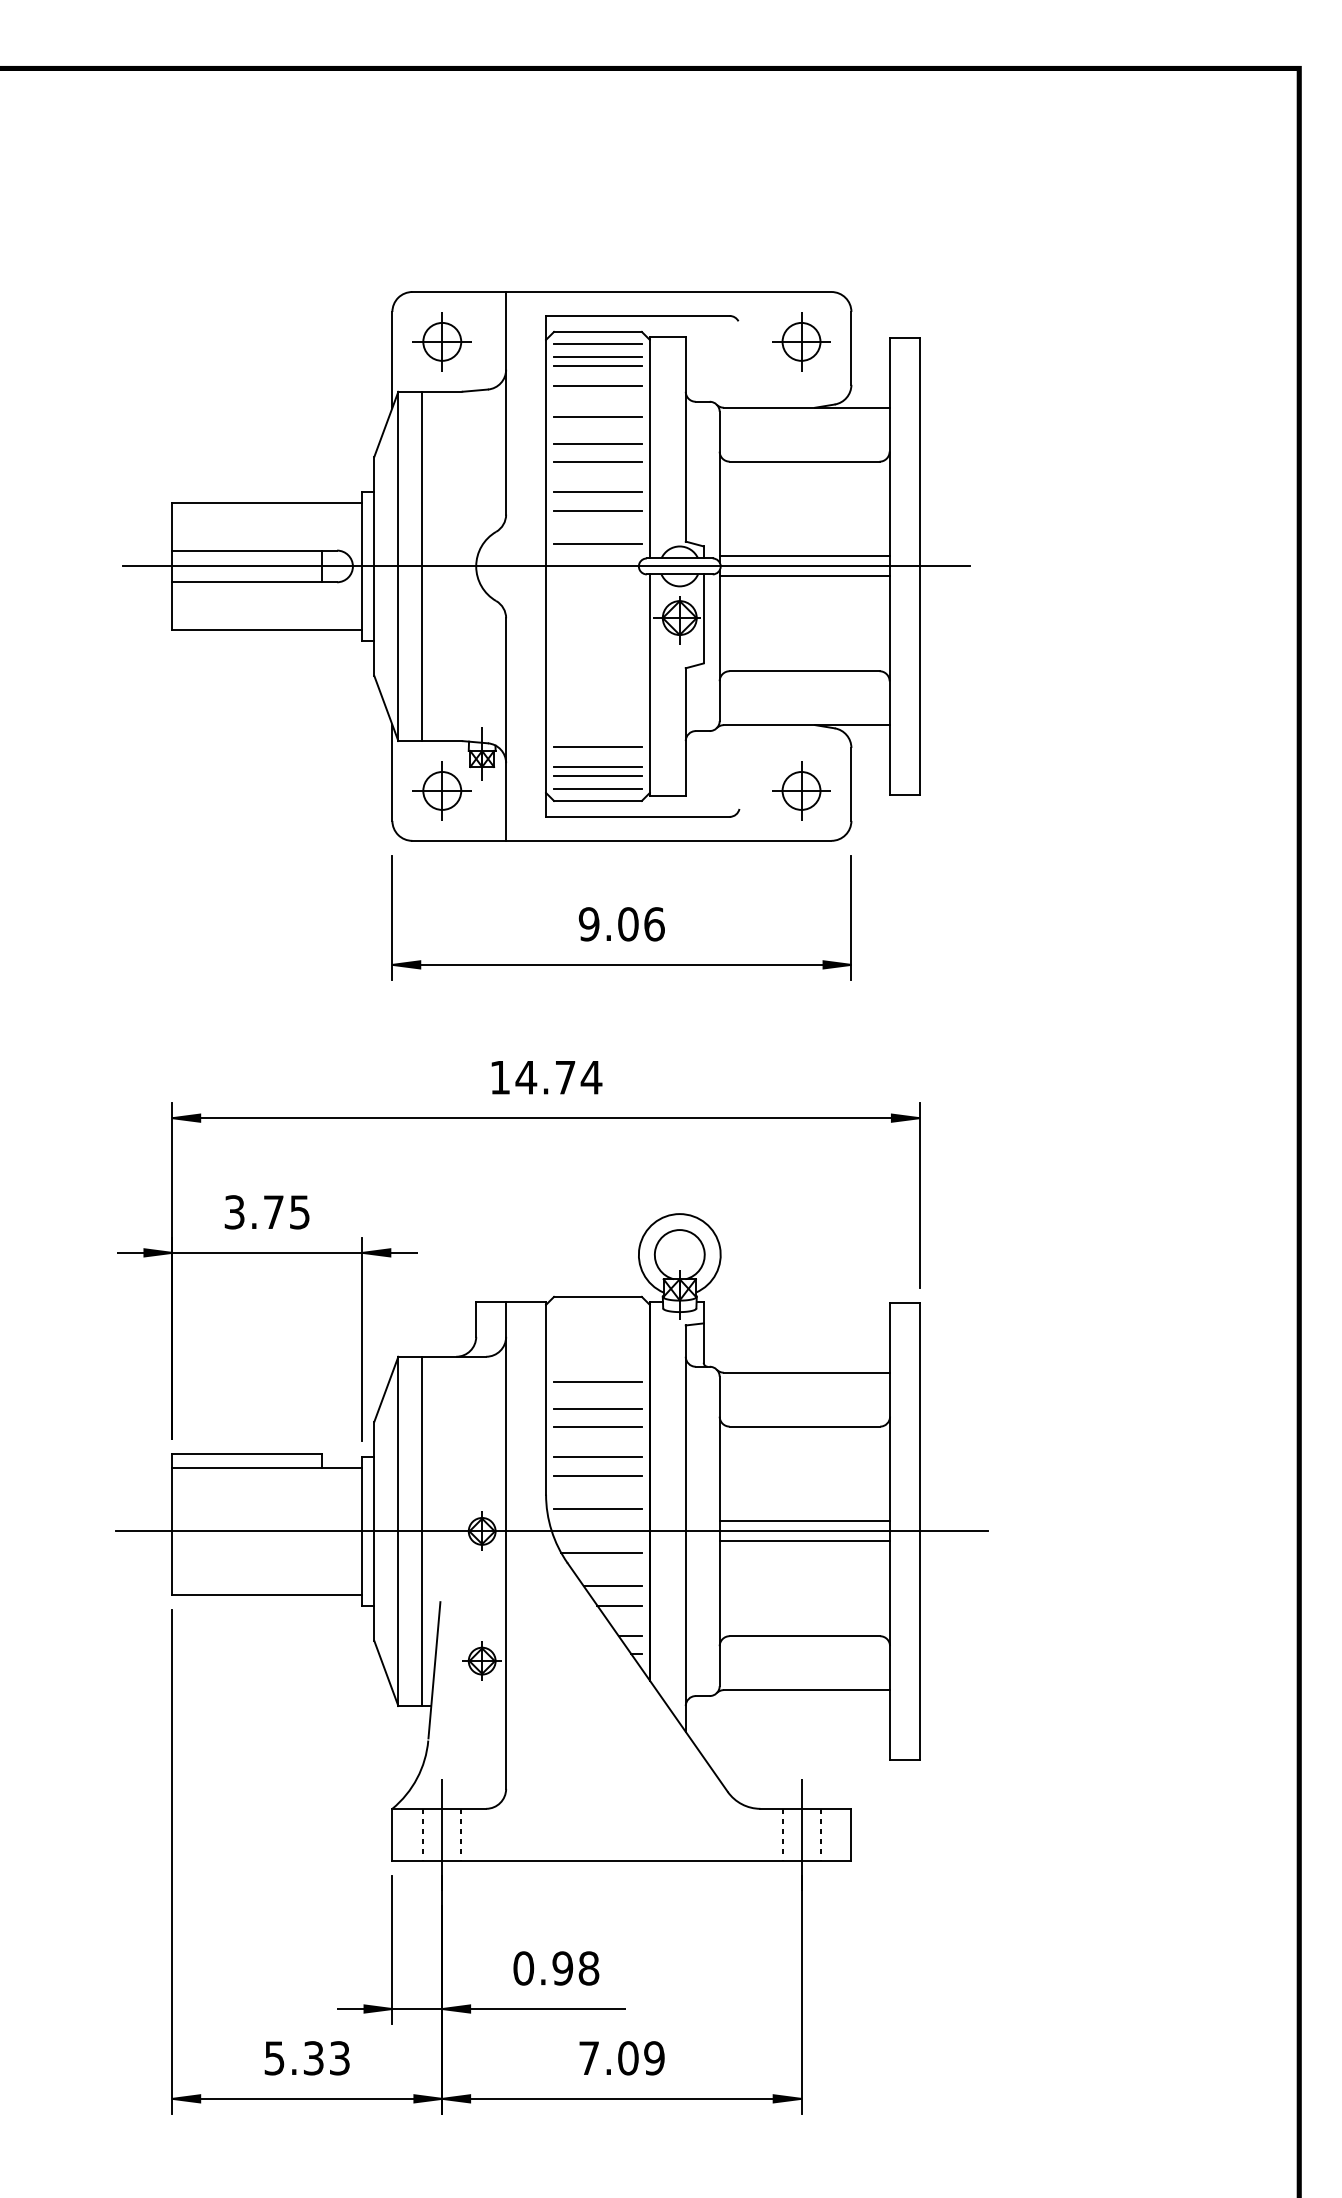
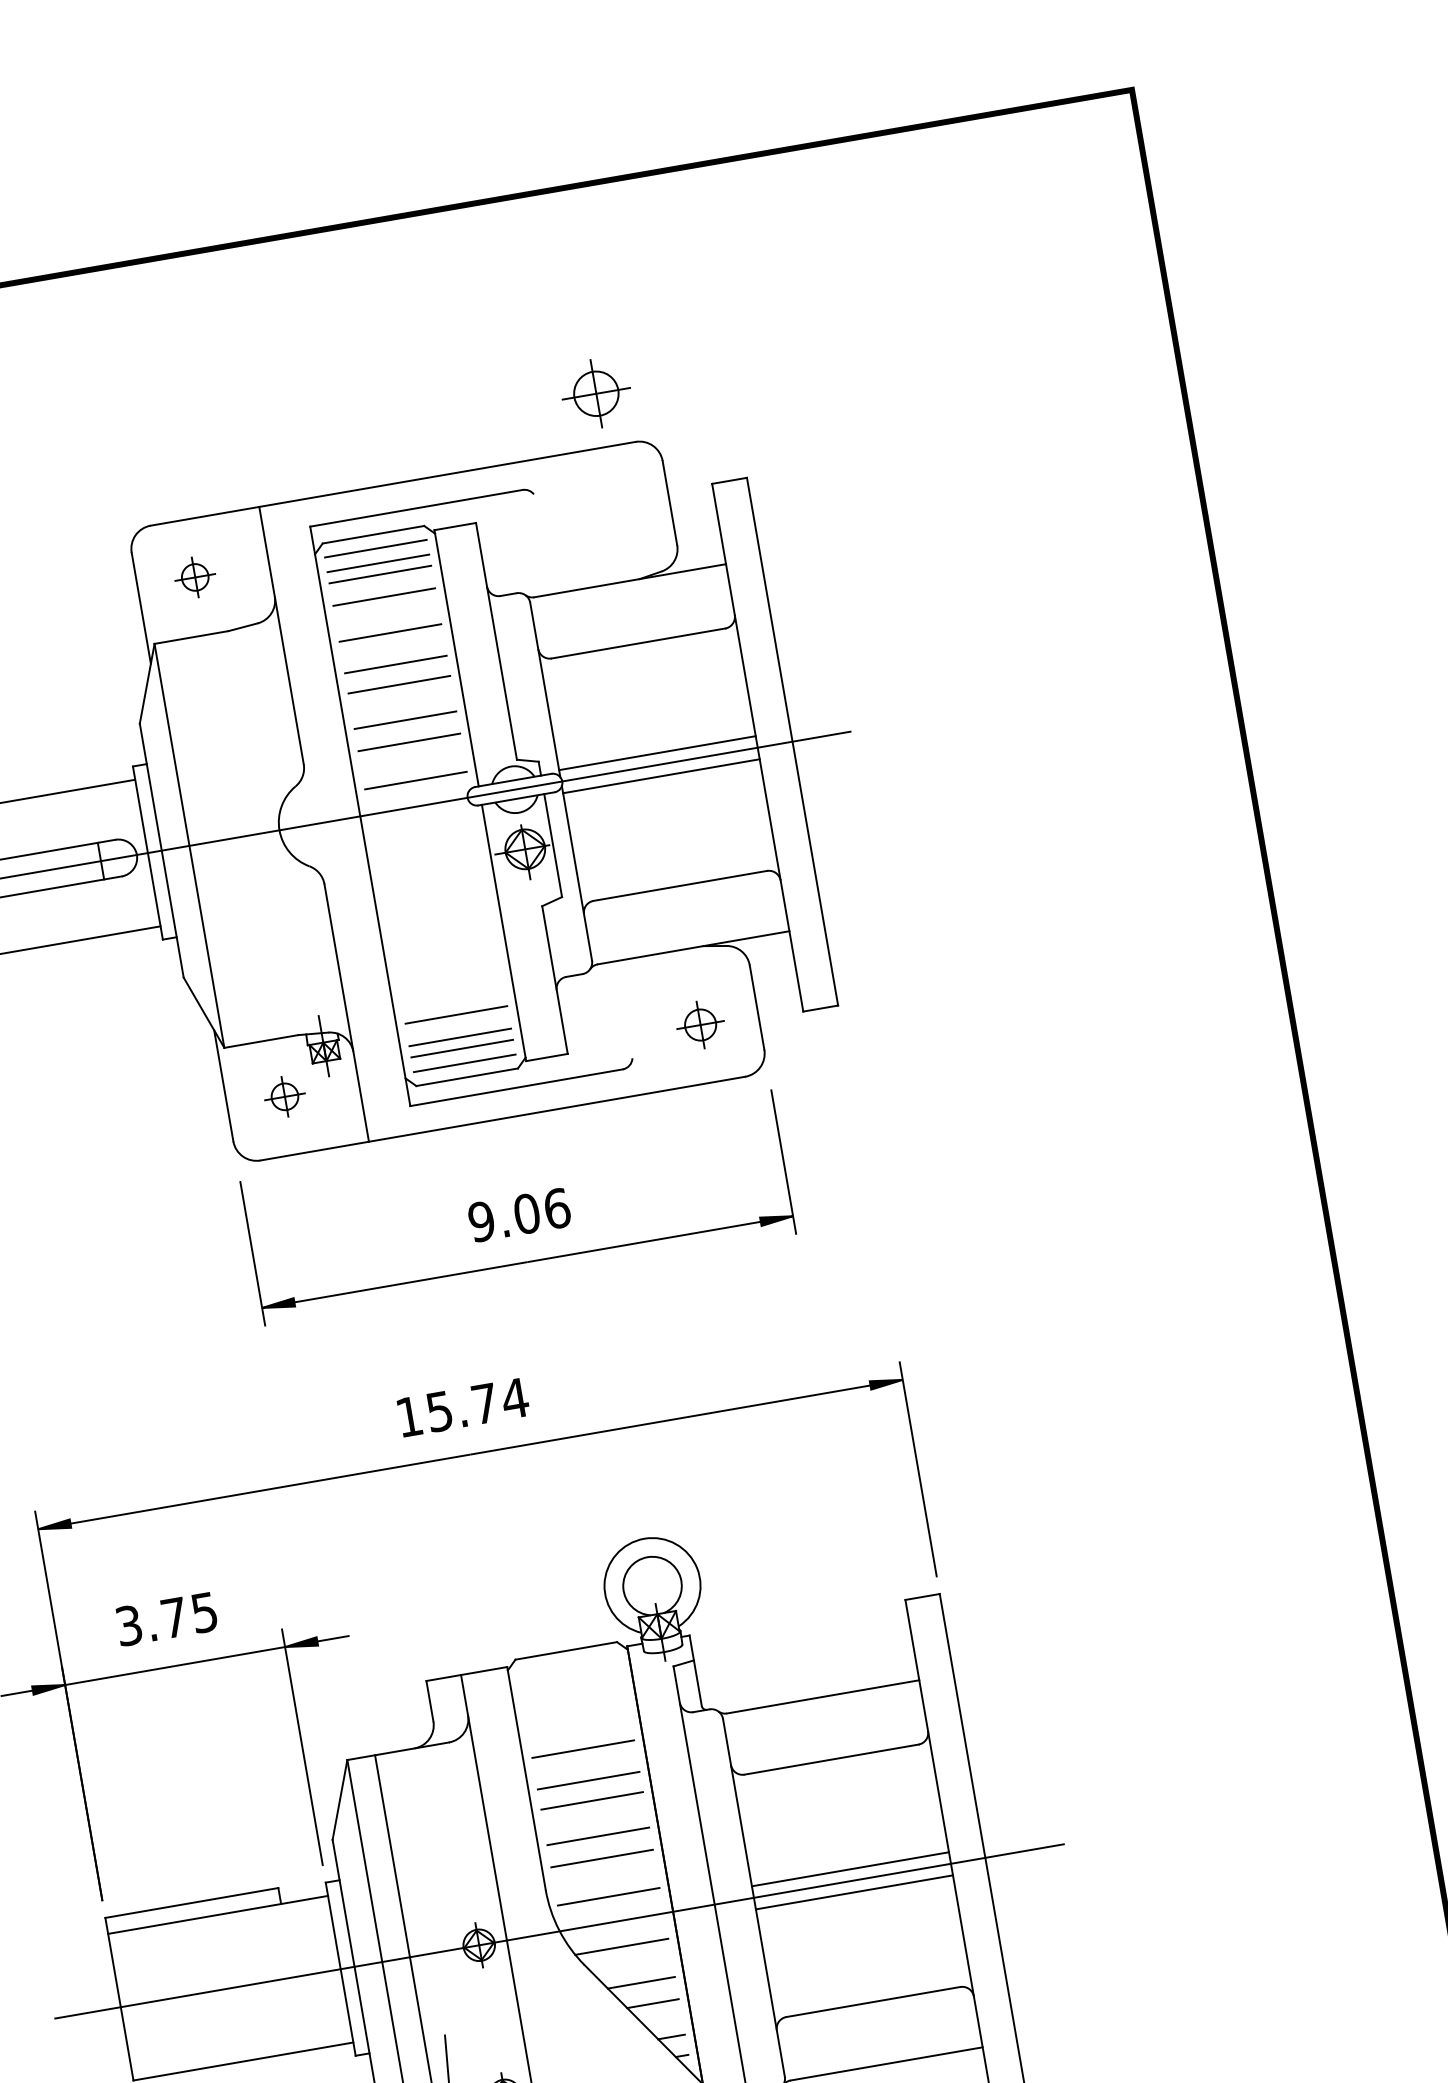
part: (441, 341) -> (194, 577), size x0.6
part: (801, 341) -> (596, 393), moved
line: (422, 566) -> (217, 841), removed
part: (441, 790) -> (284, 1096), size x0.6
part: (801, 790) -> (700, 1024), size x0.7
text: (526, 1077) -> (439, 1411), 14.74 -> 15.74

